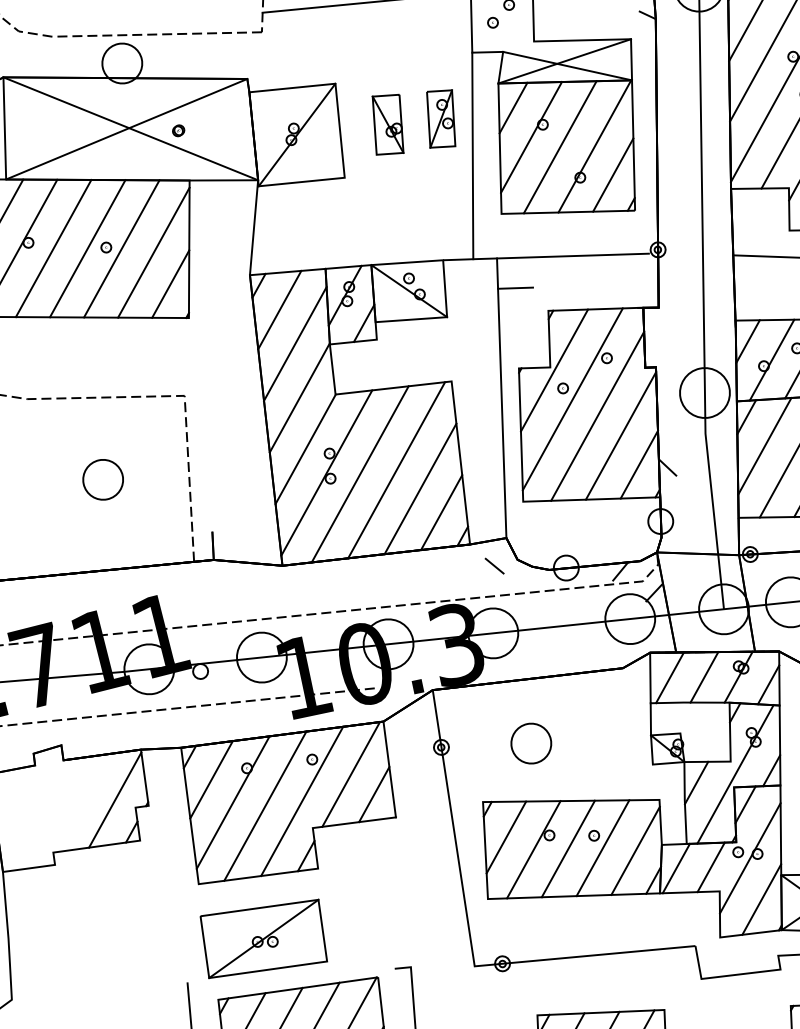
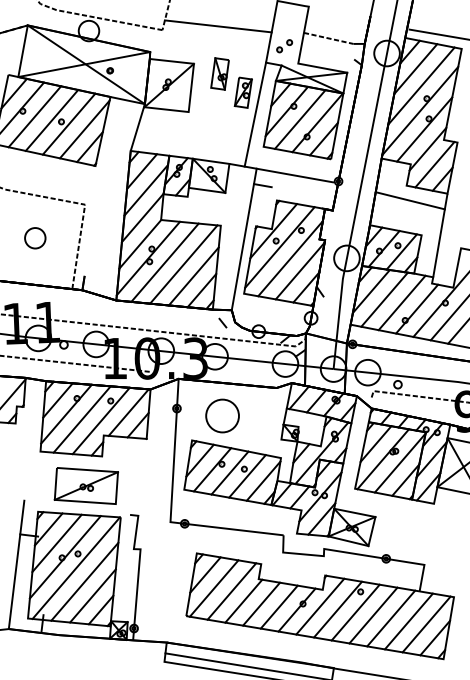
part: (386, 124) -> (219, 73), moved
part: (531, 744) -> (222, 416), size x1.6
part: (263, 937) -> (86, 485), moved

